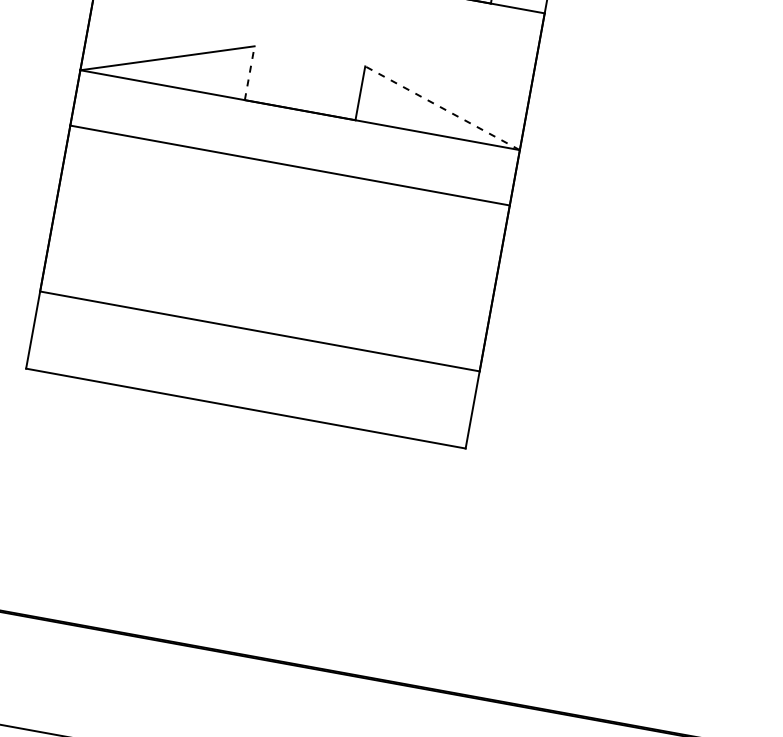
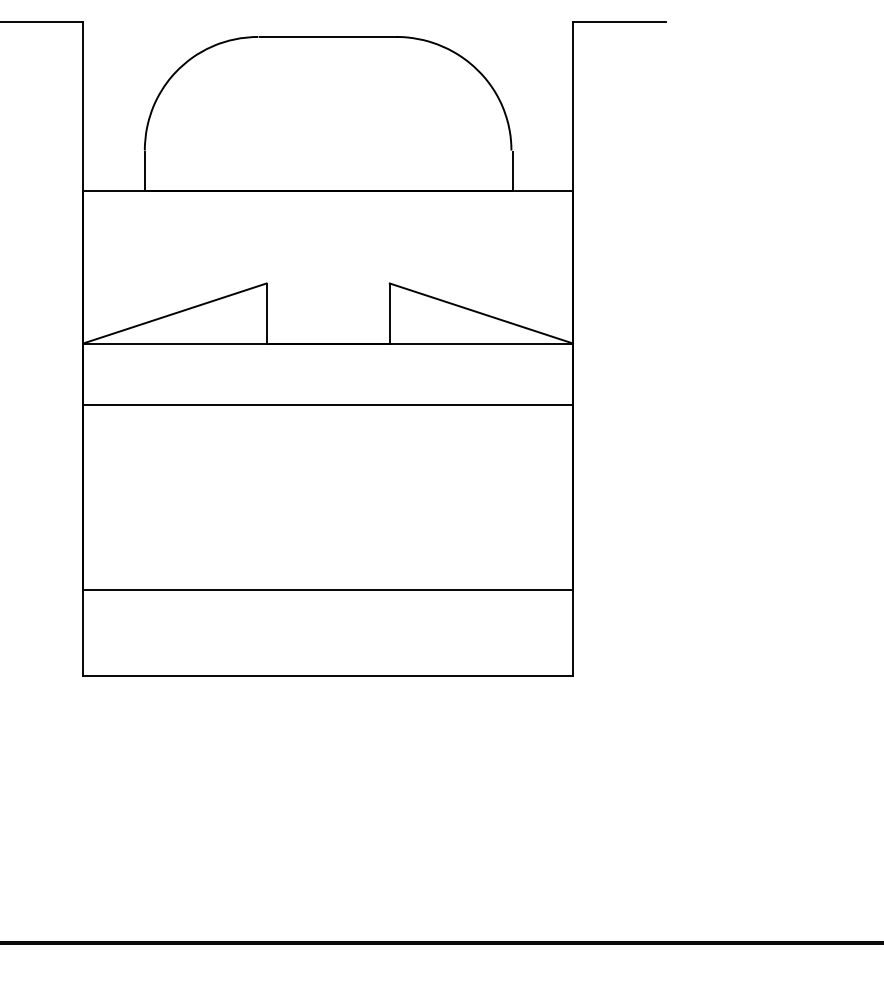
line: (249, 73) -> (266, 313), dashed -> solid
line: (441, 108) -> (480, 313), dashed -> solid

